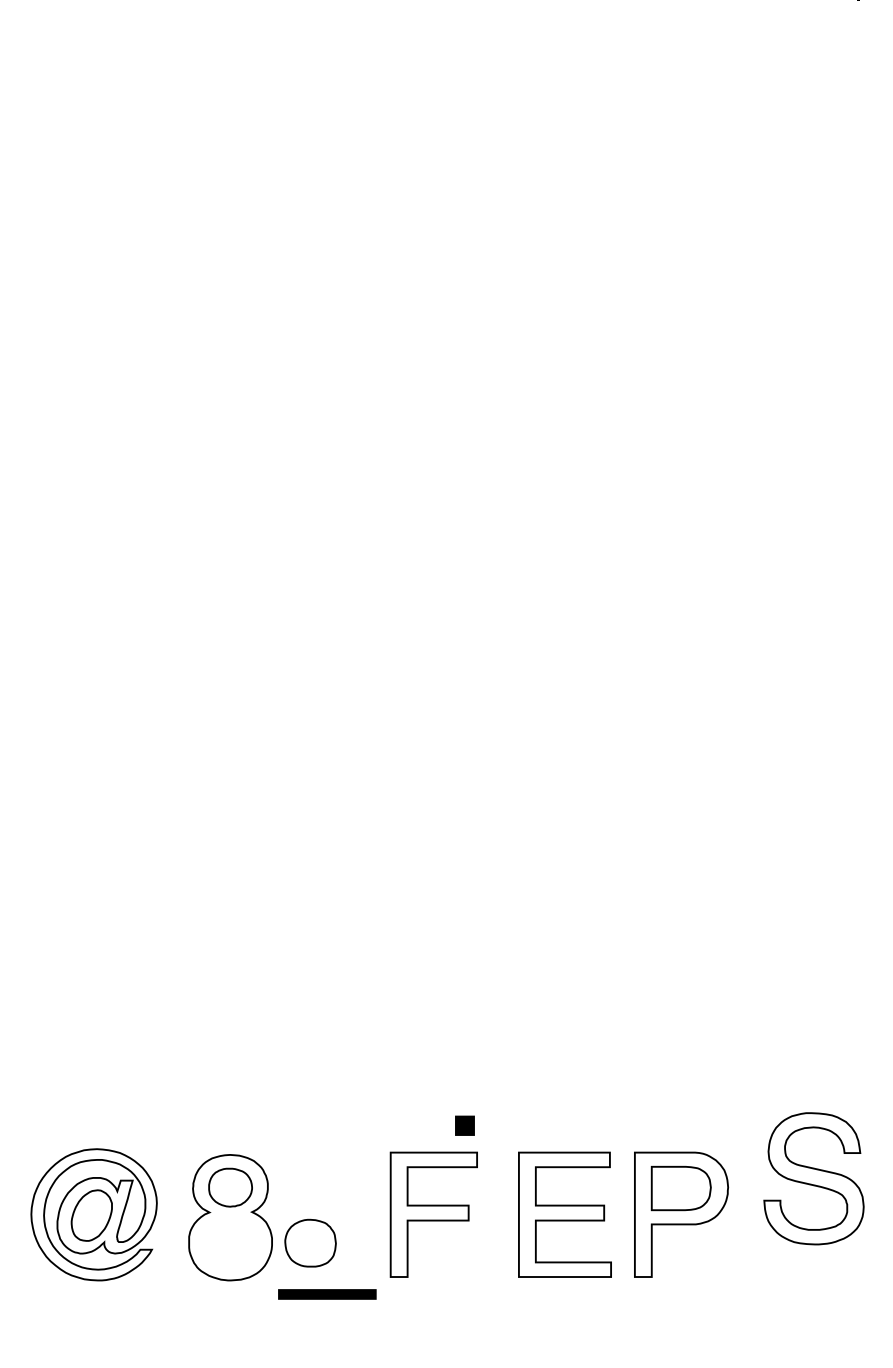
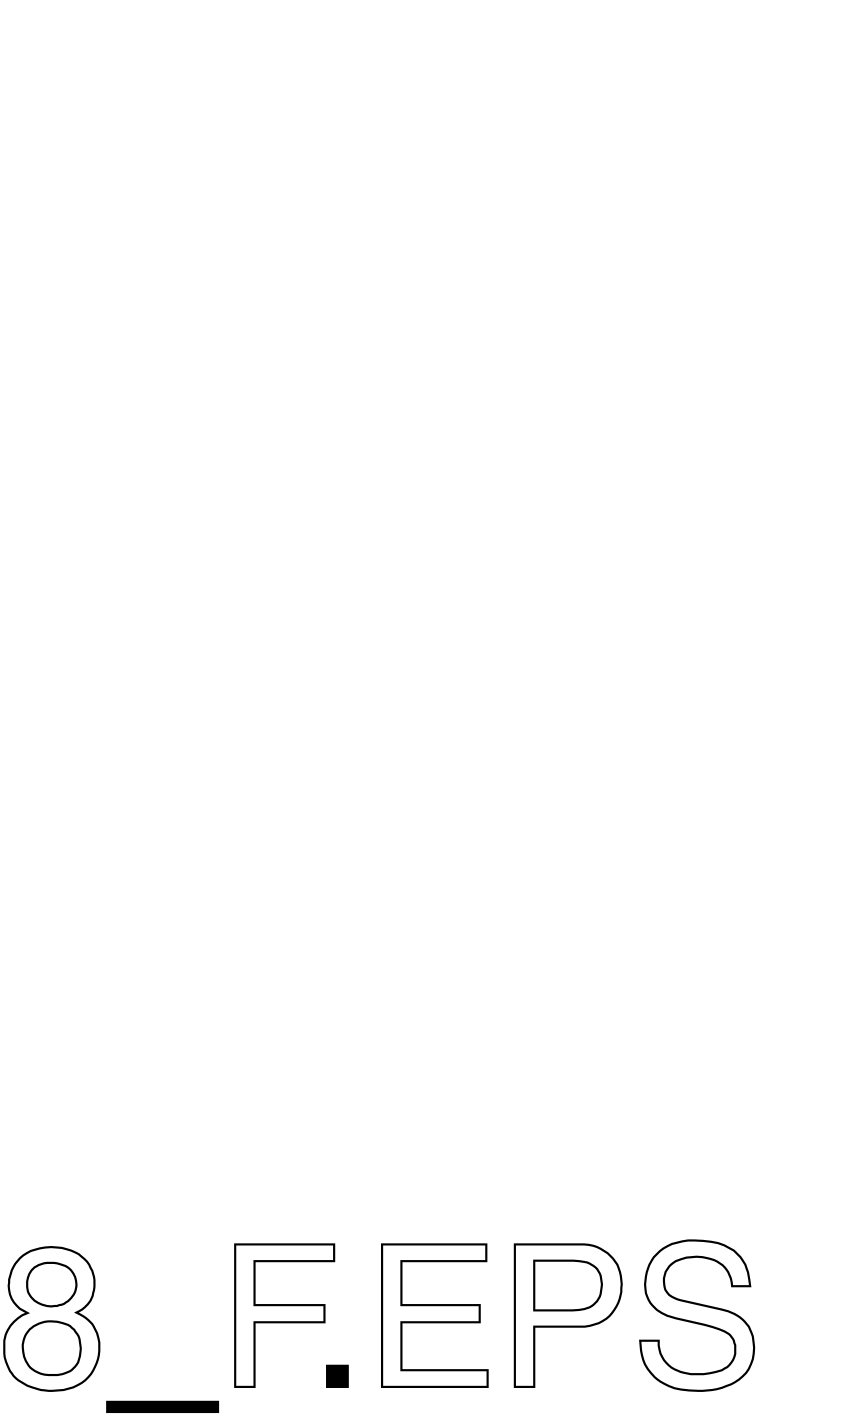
part: (464, 1125) -> (336, 1376), moved
part: (813, 1178) -> (696, 1315), moved
part: (310, 1242) -> (51, 1347), moved

